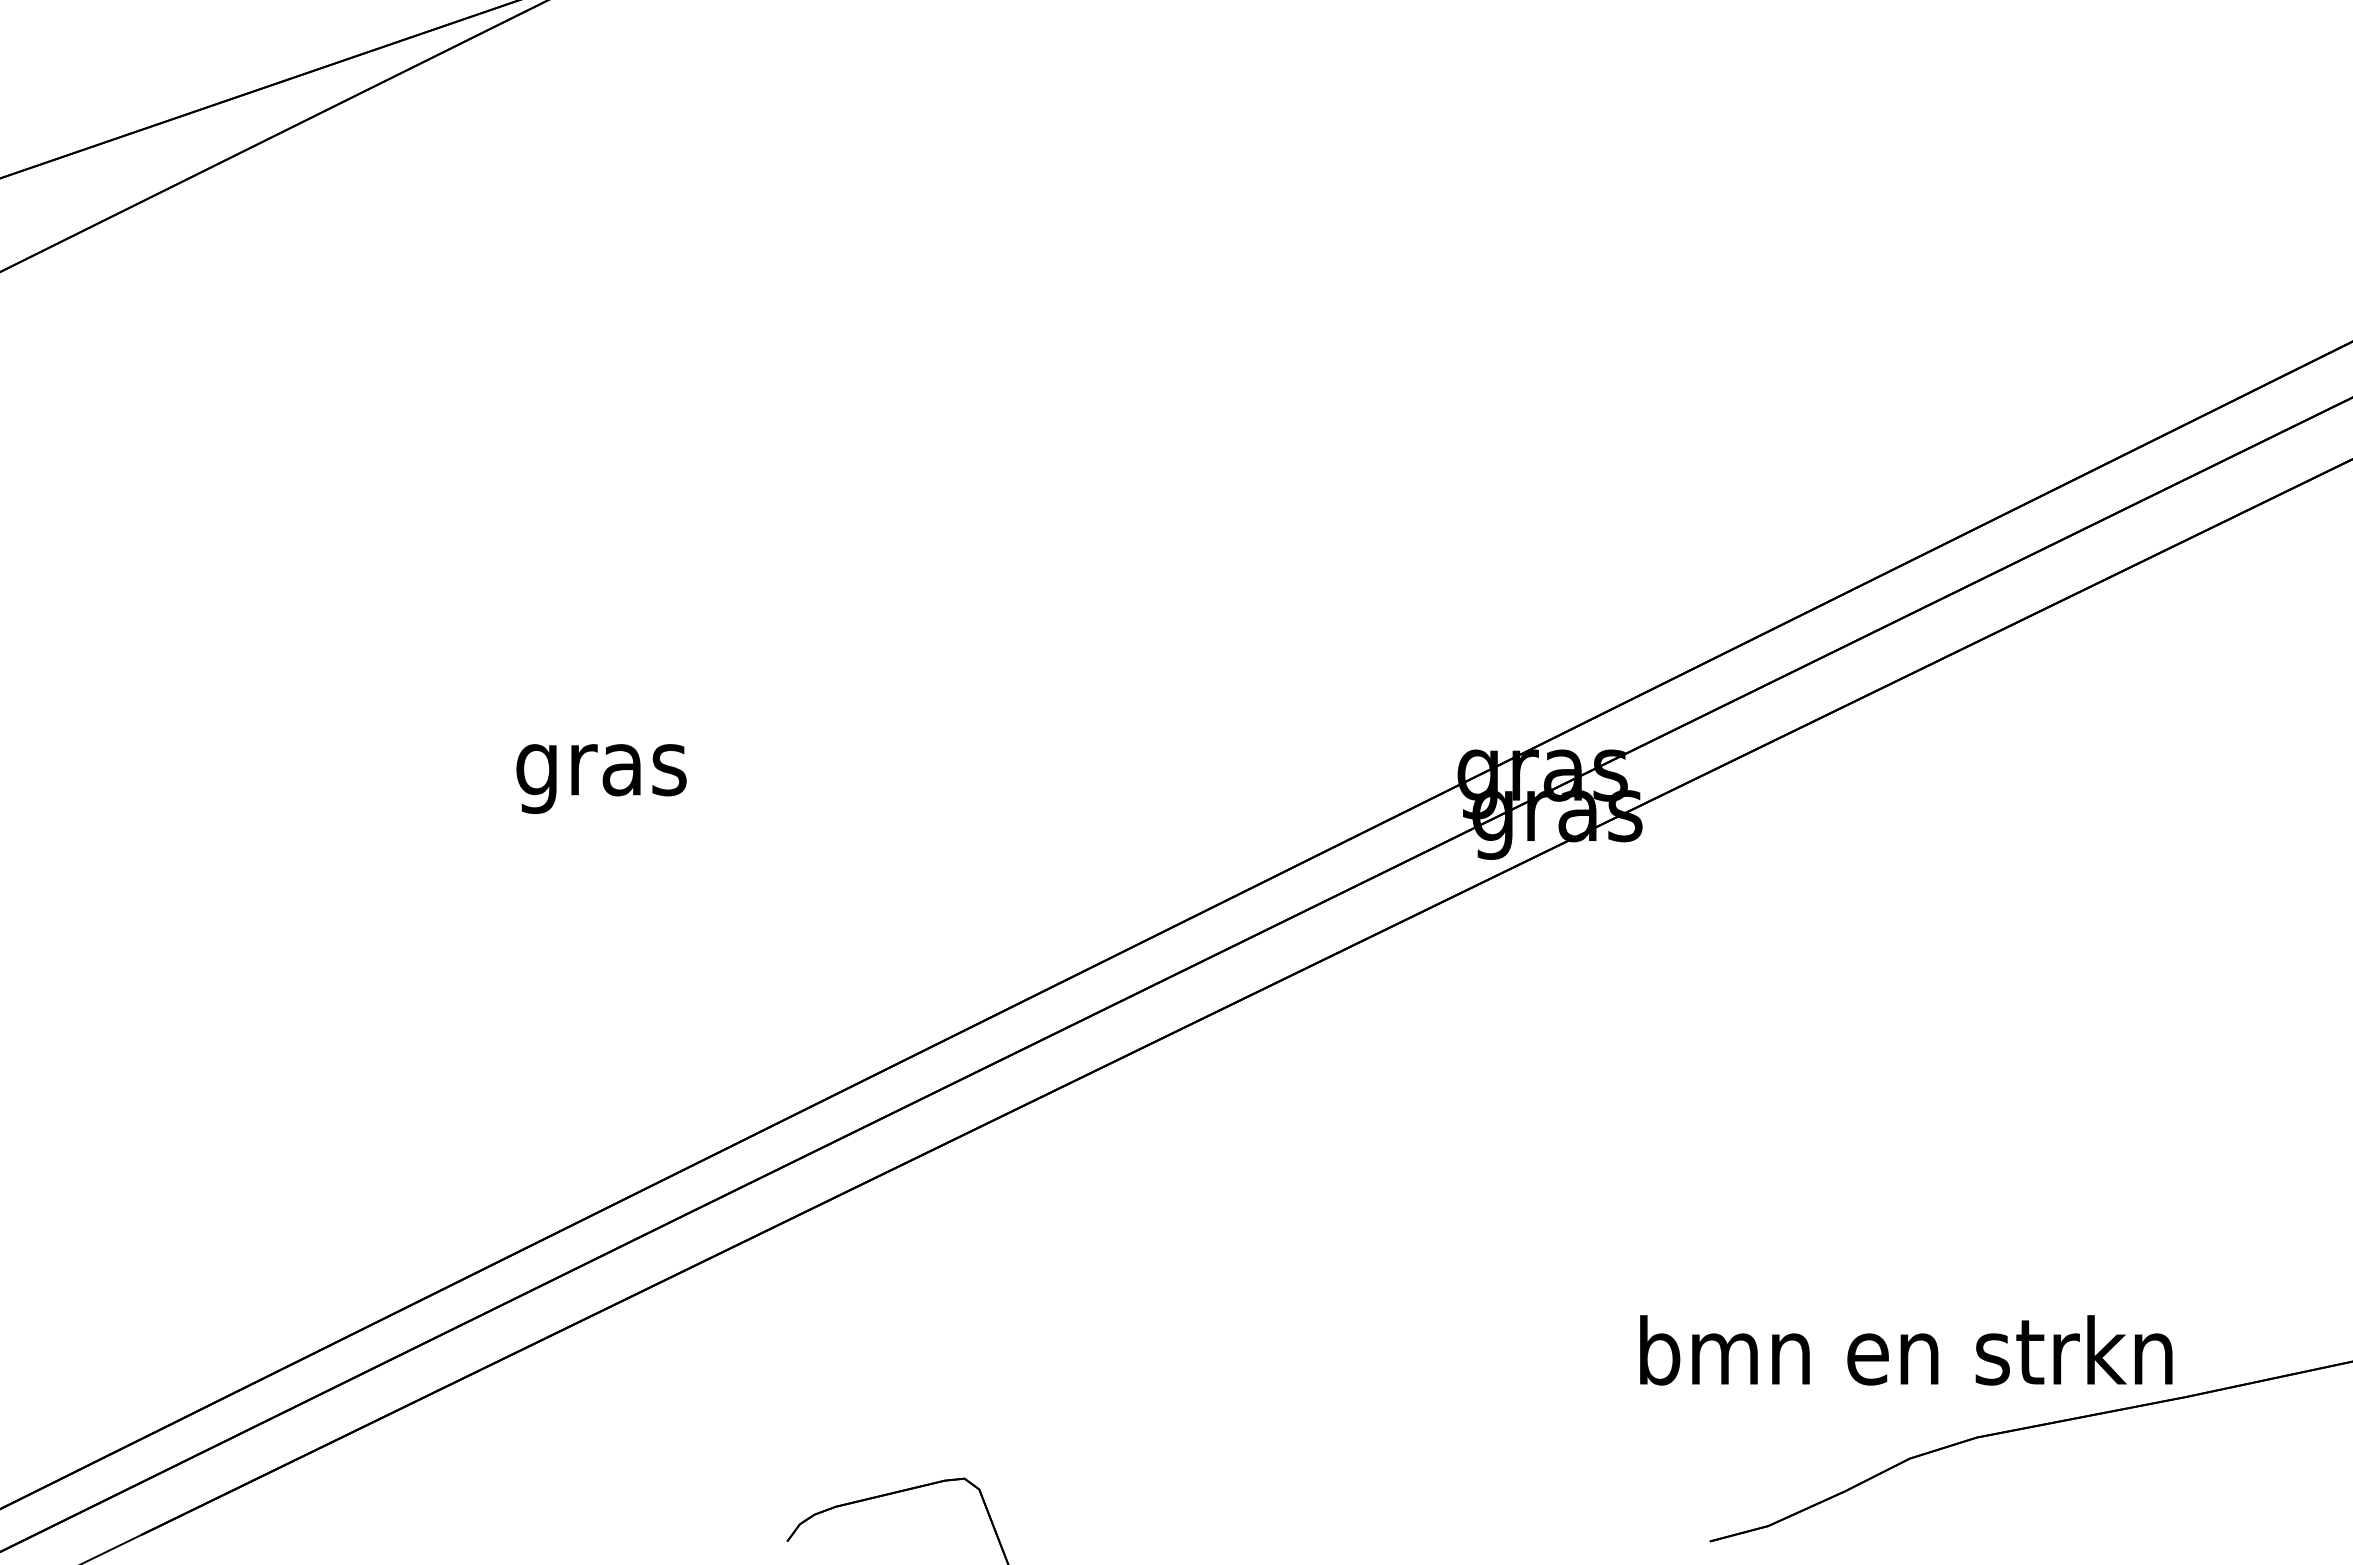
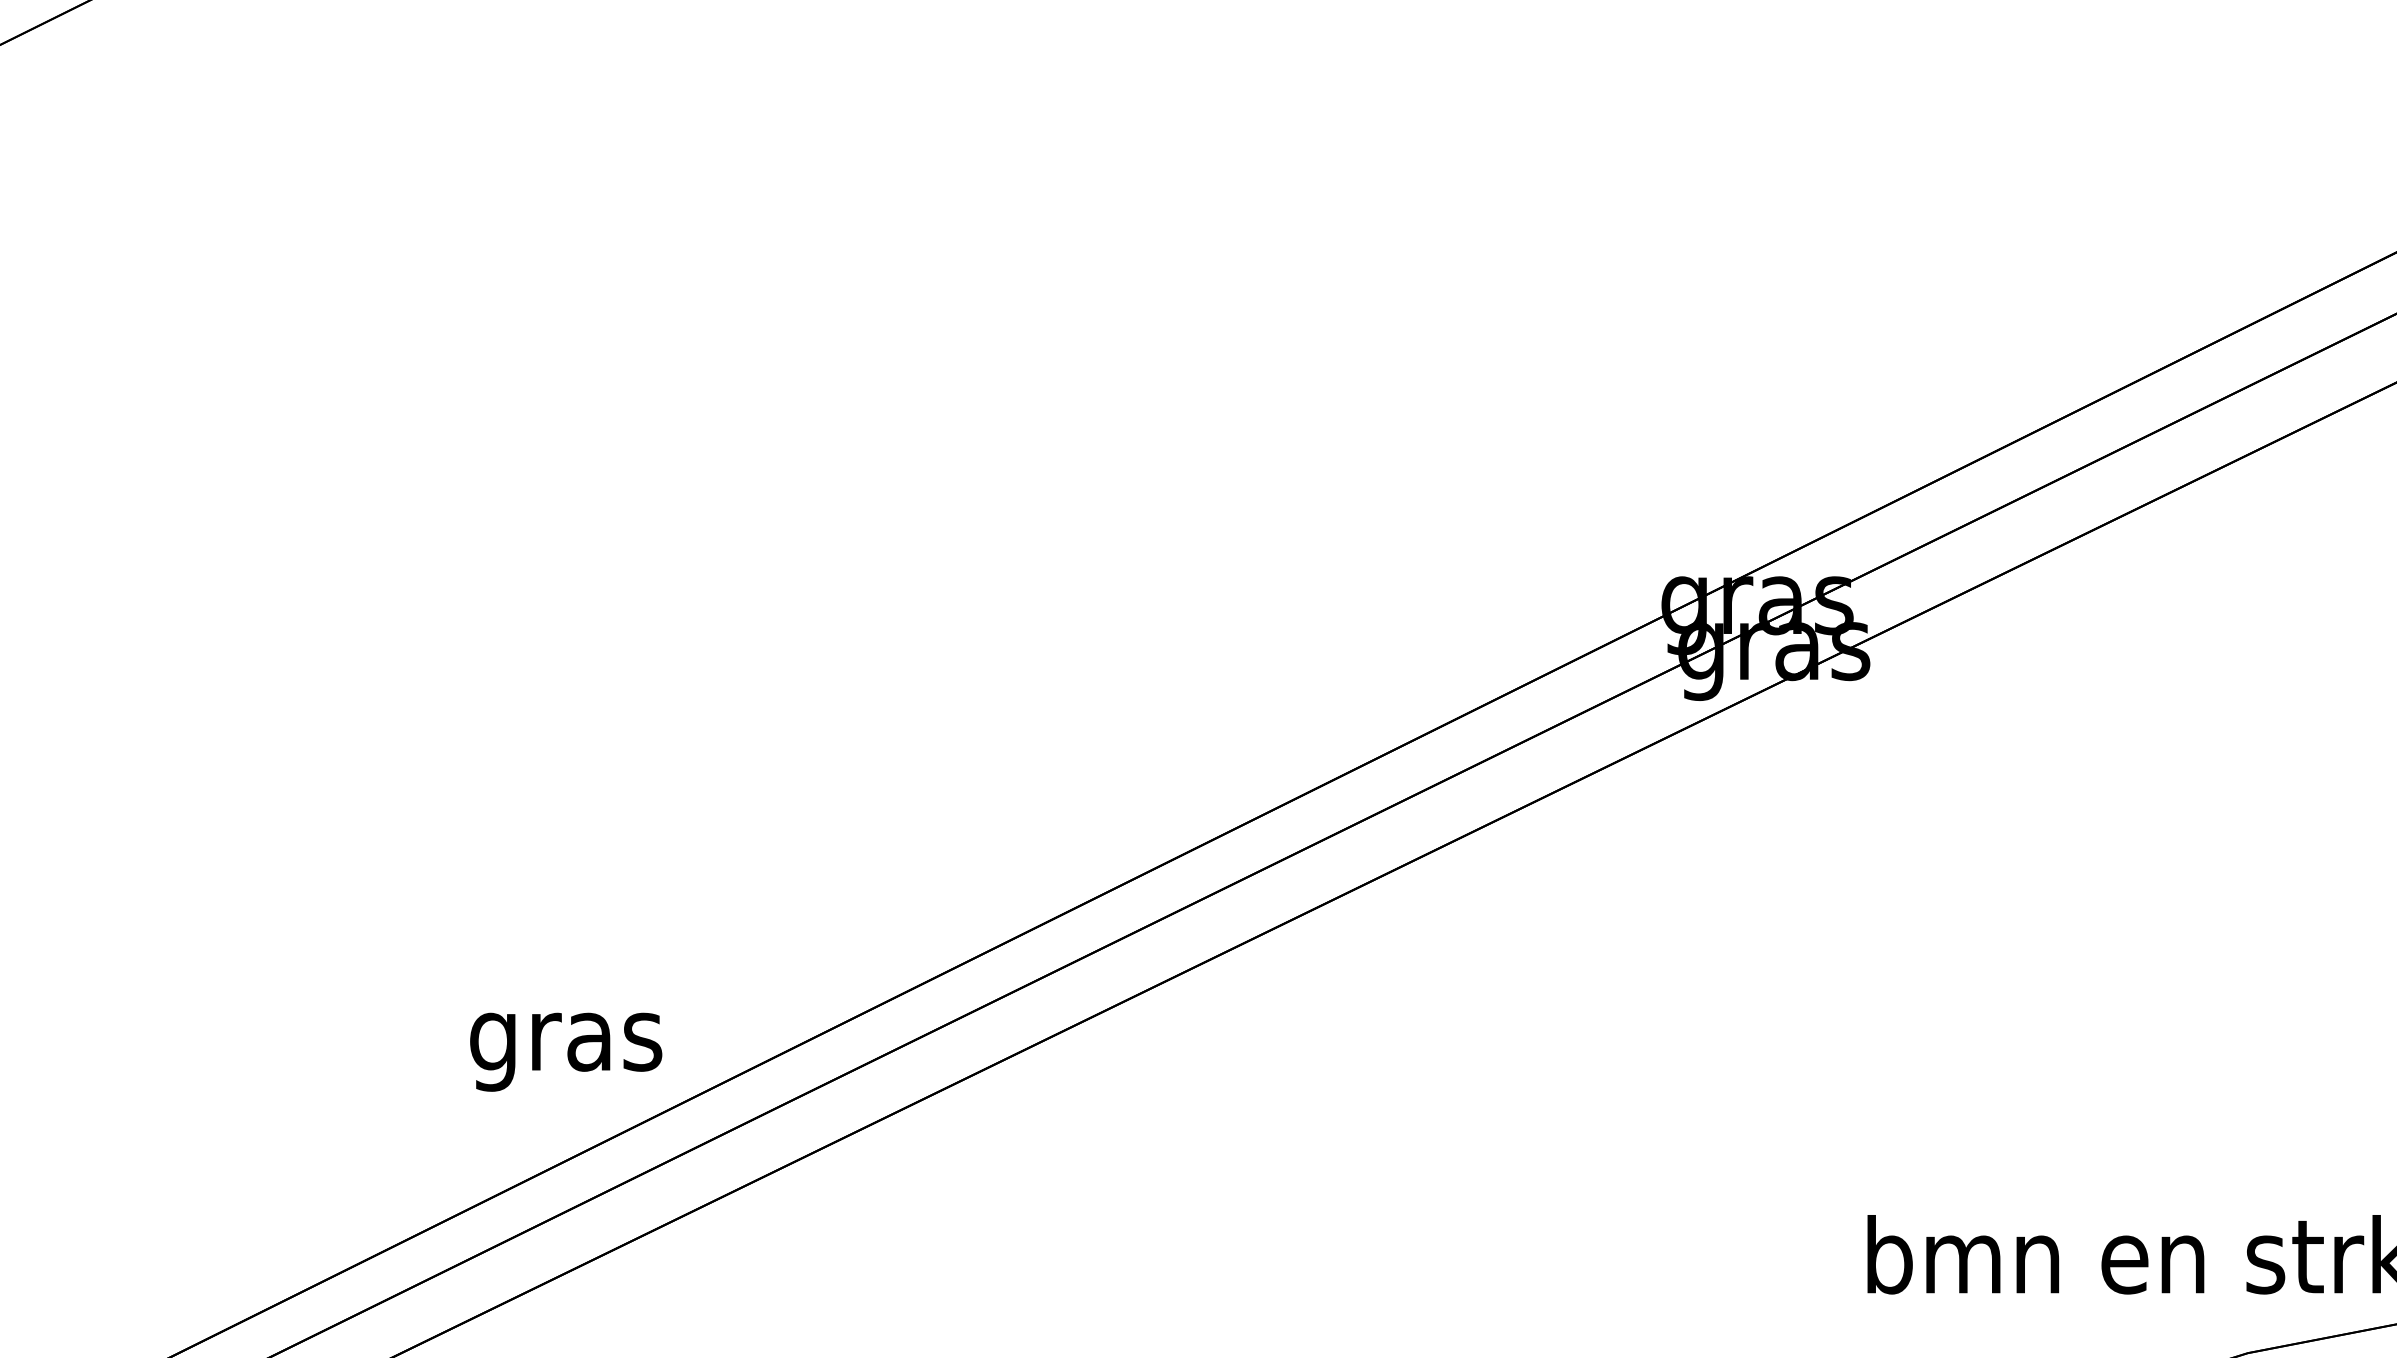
text: (601, 778) -> (566, 1051), moved

